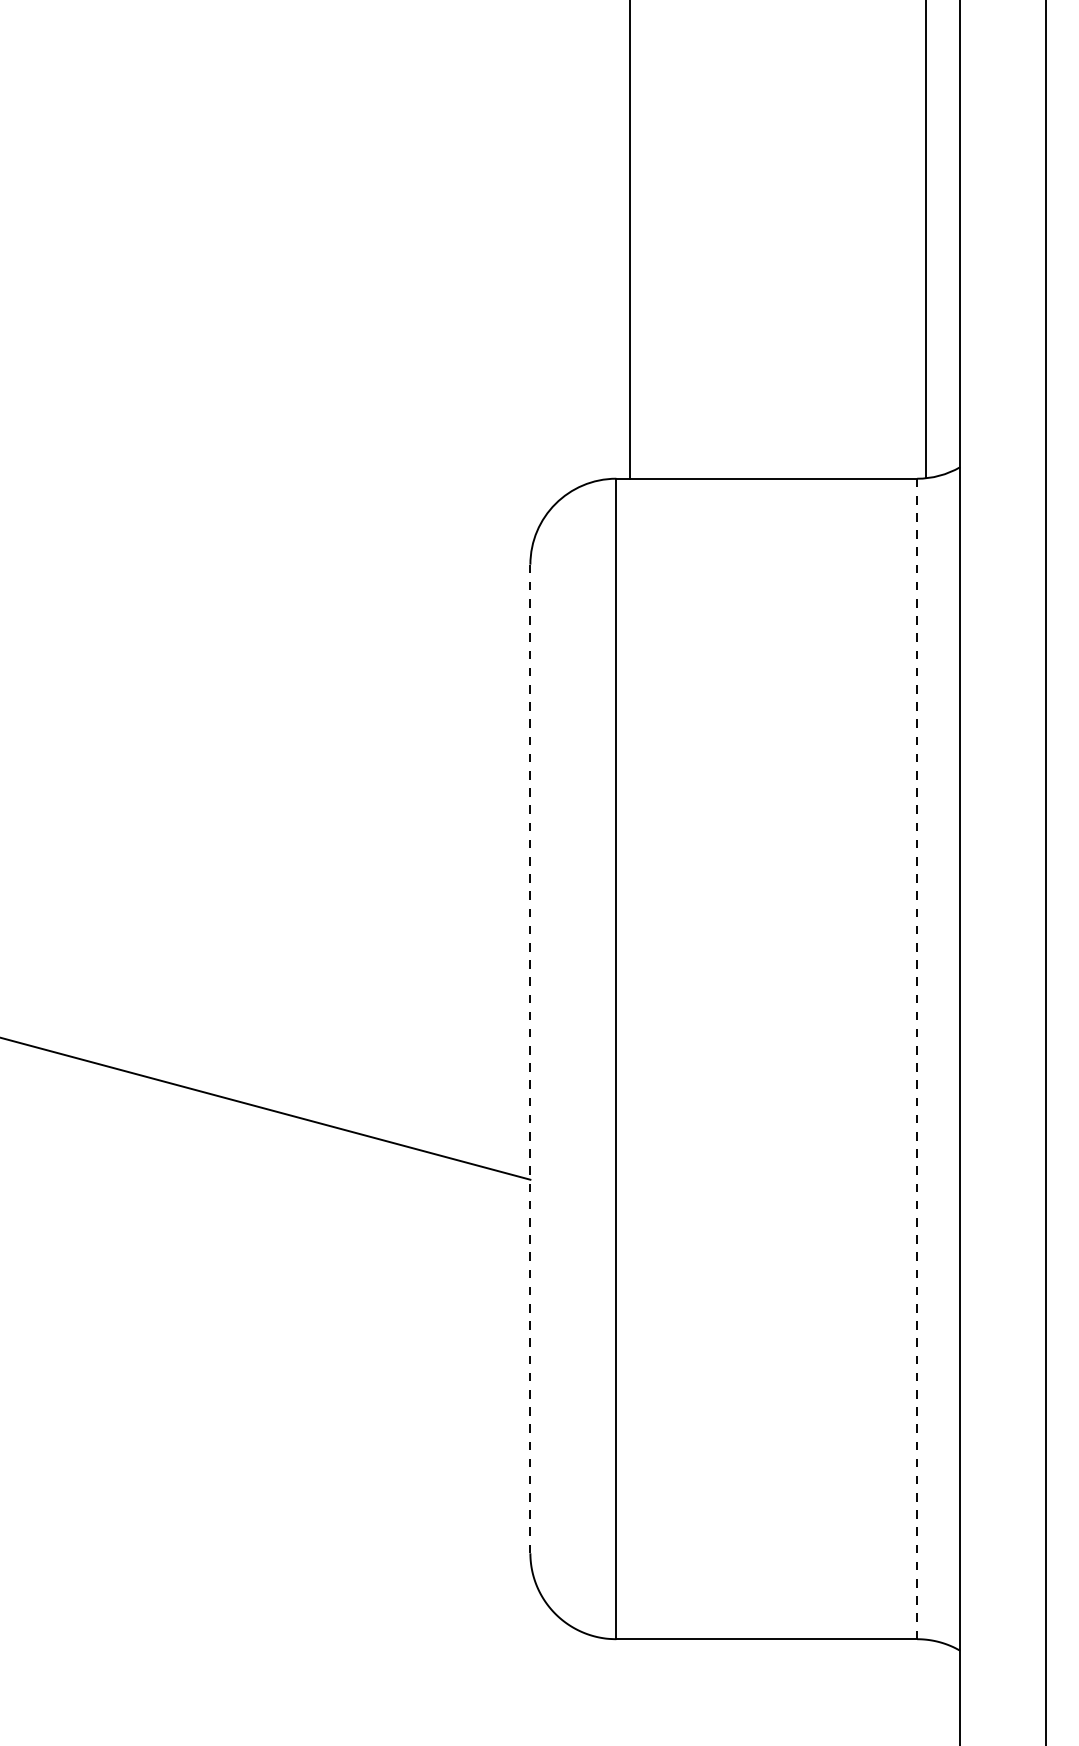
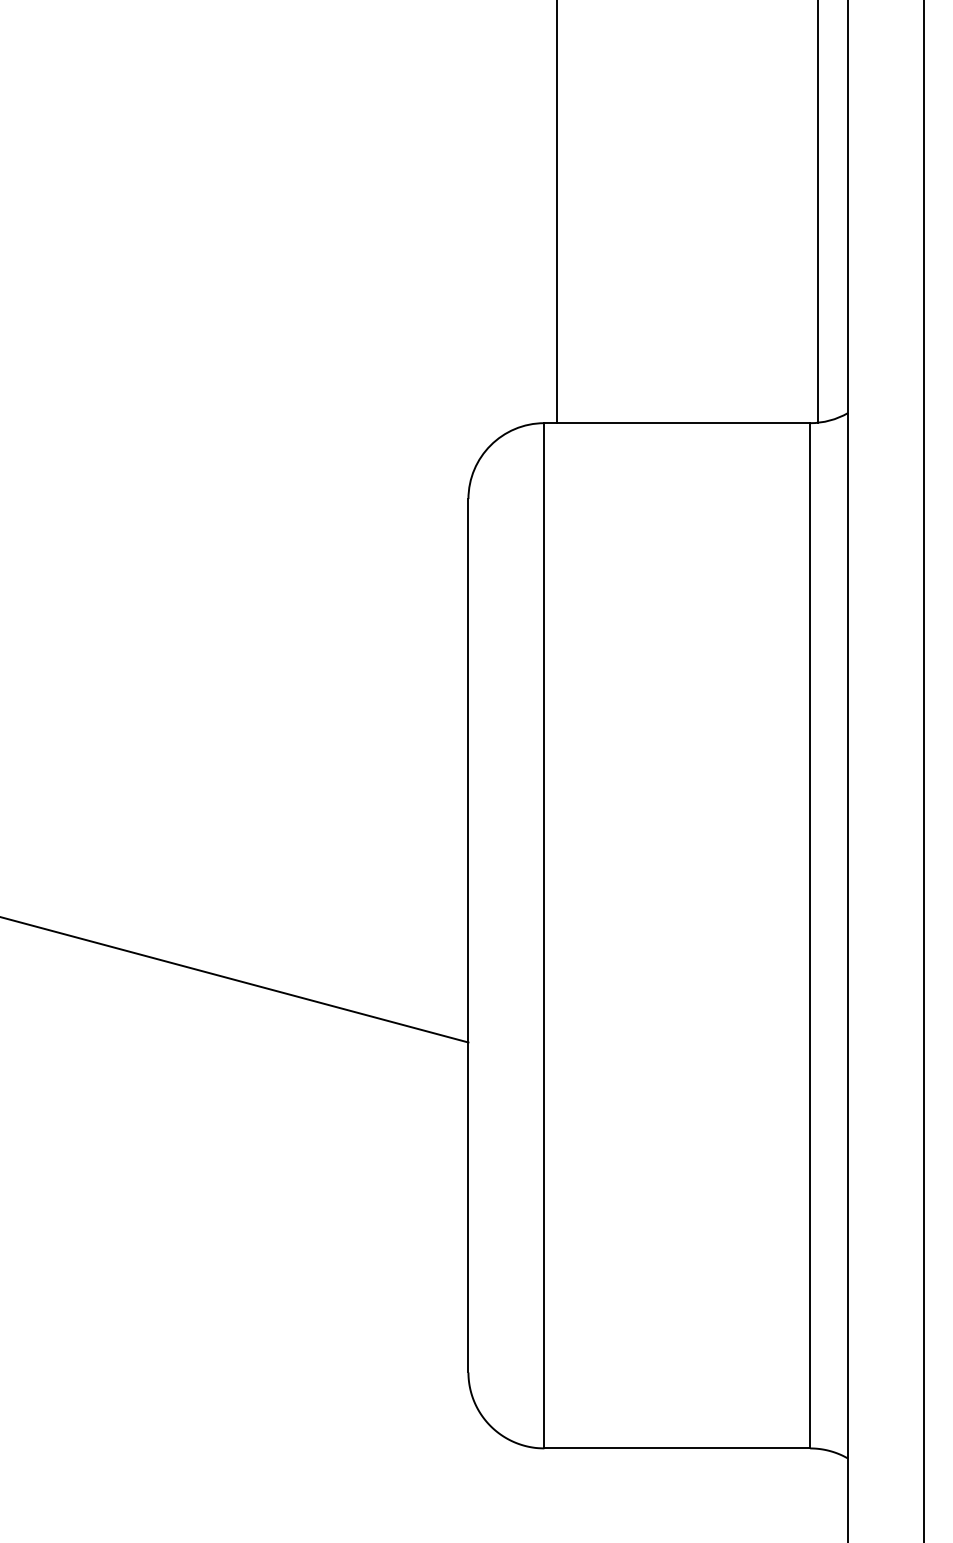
line: (530, 1058) -> (468, 935), dashed -> solid
line: (917, 1058) -> (810, 935), dashed -> solid

